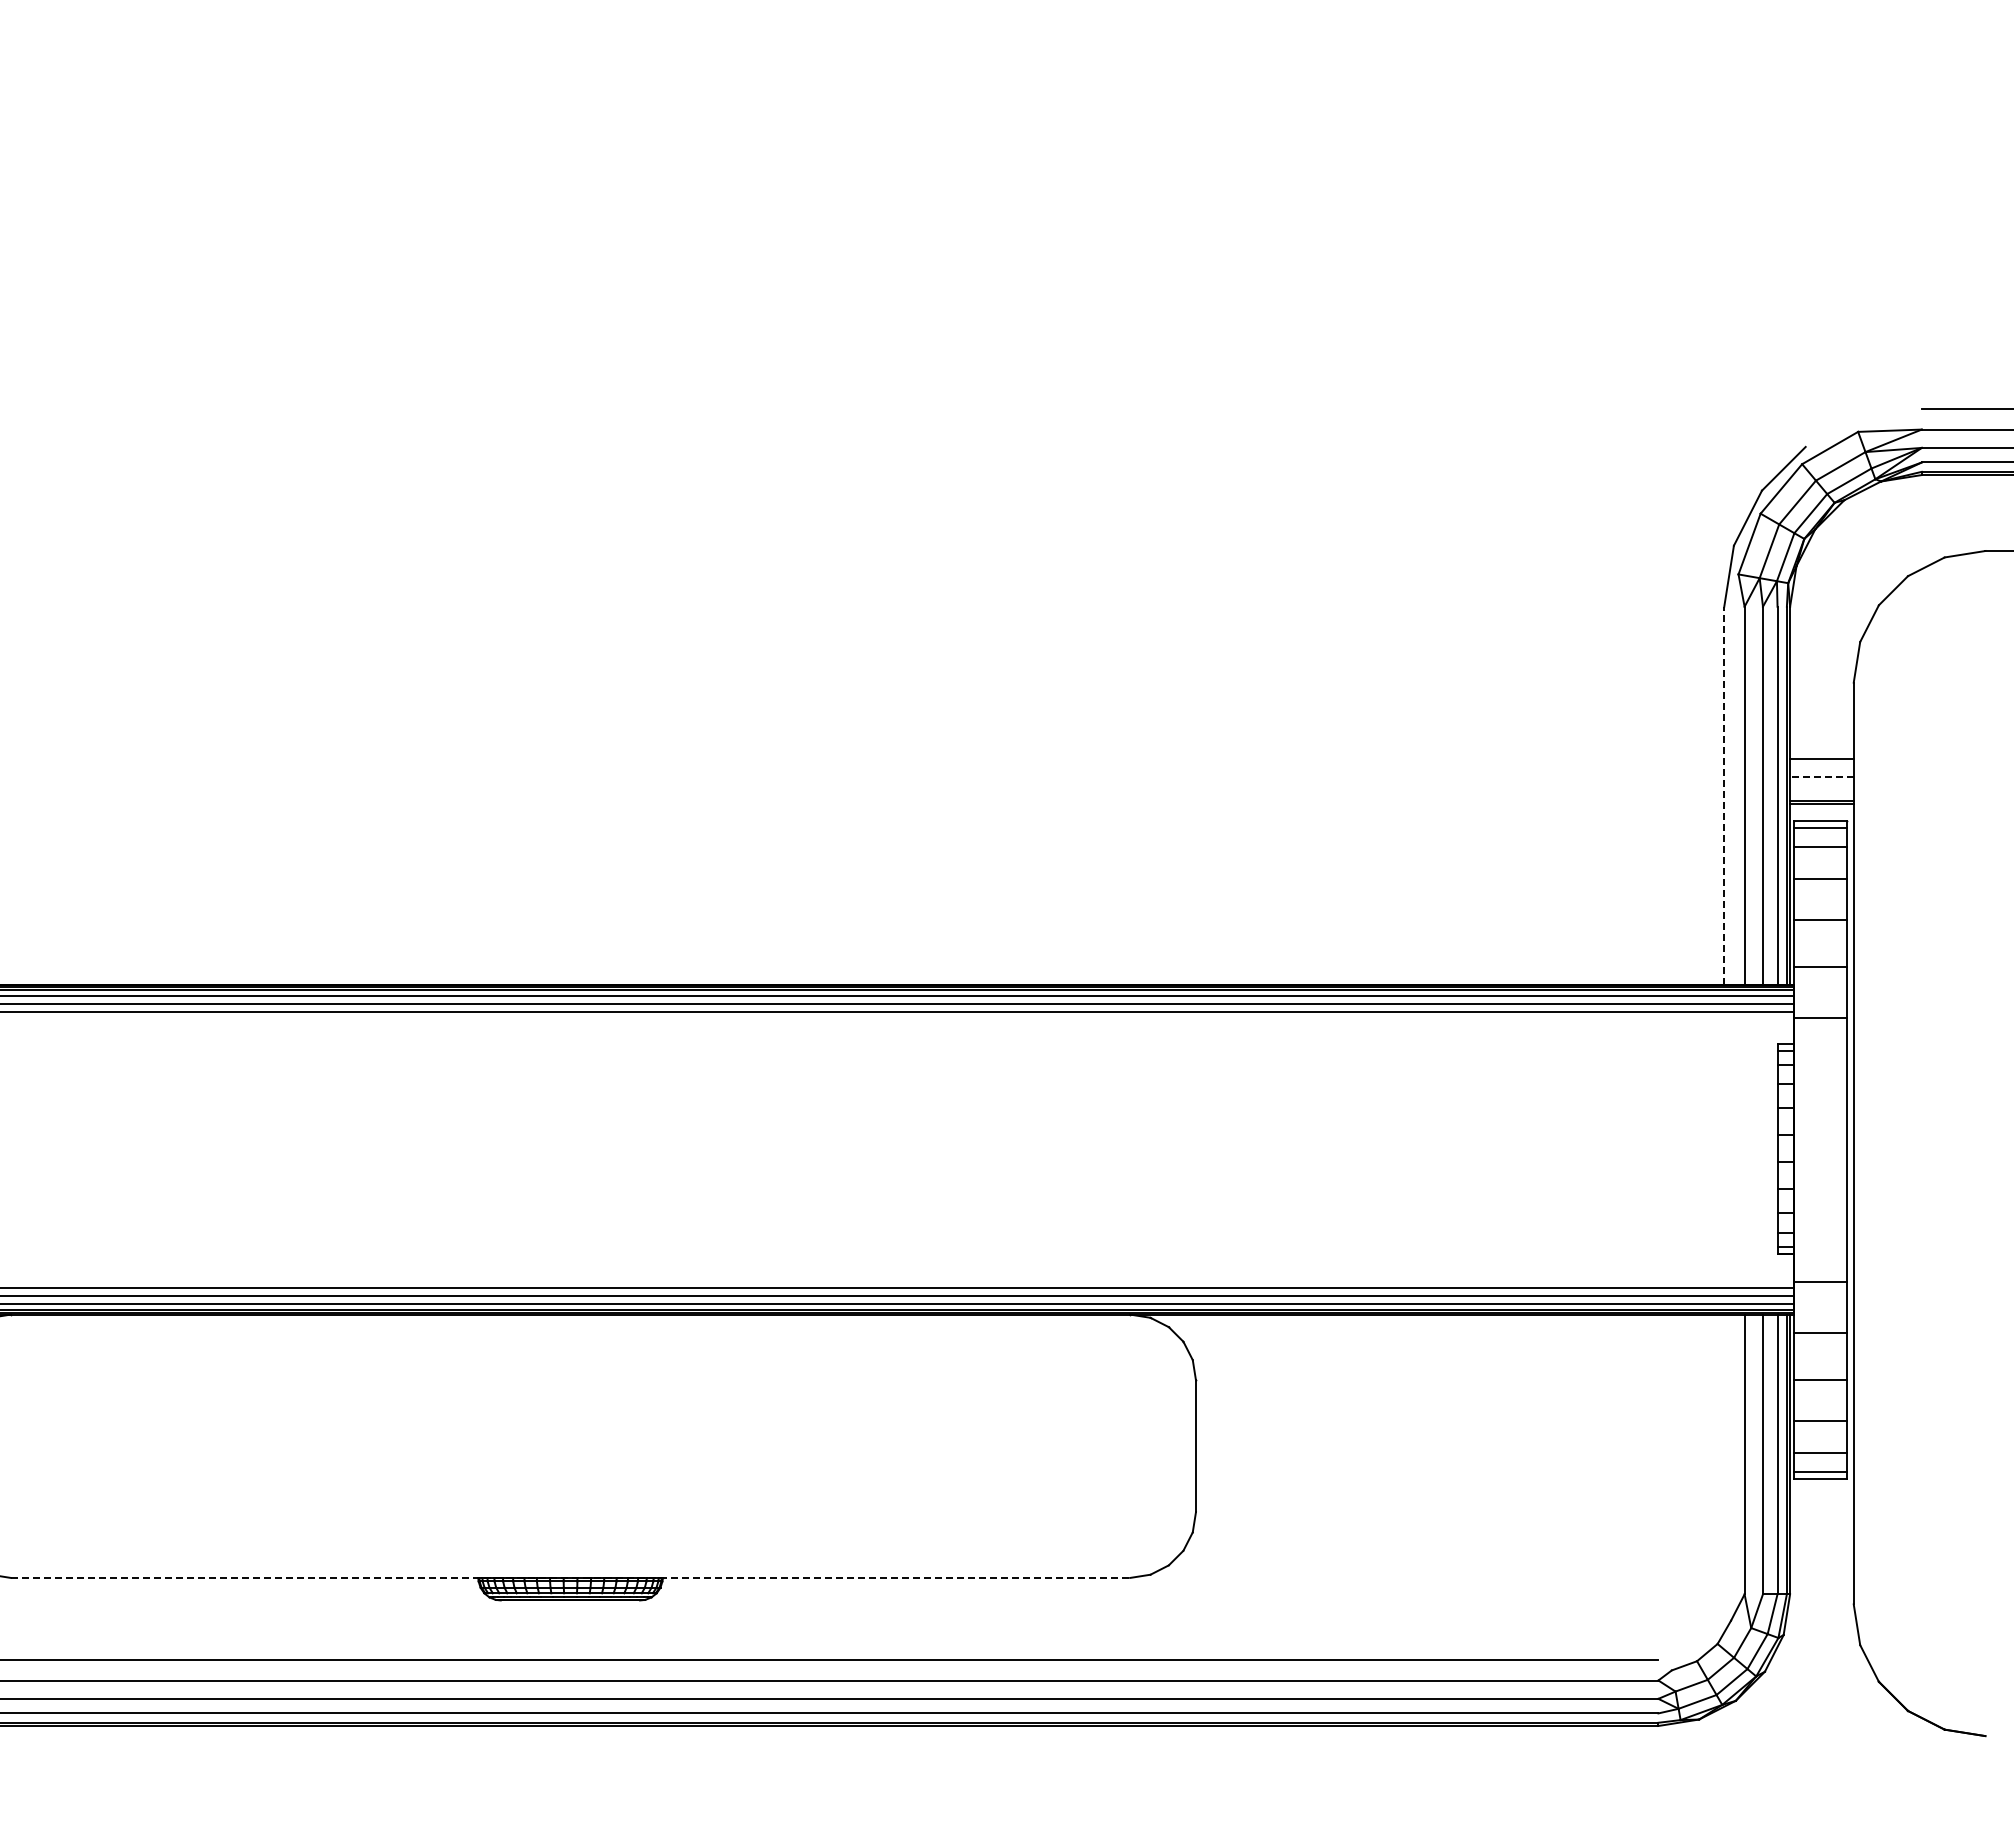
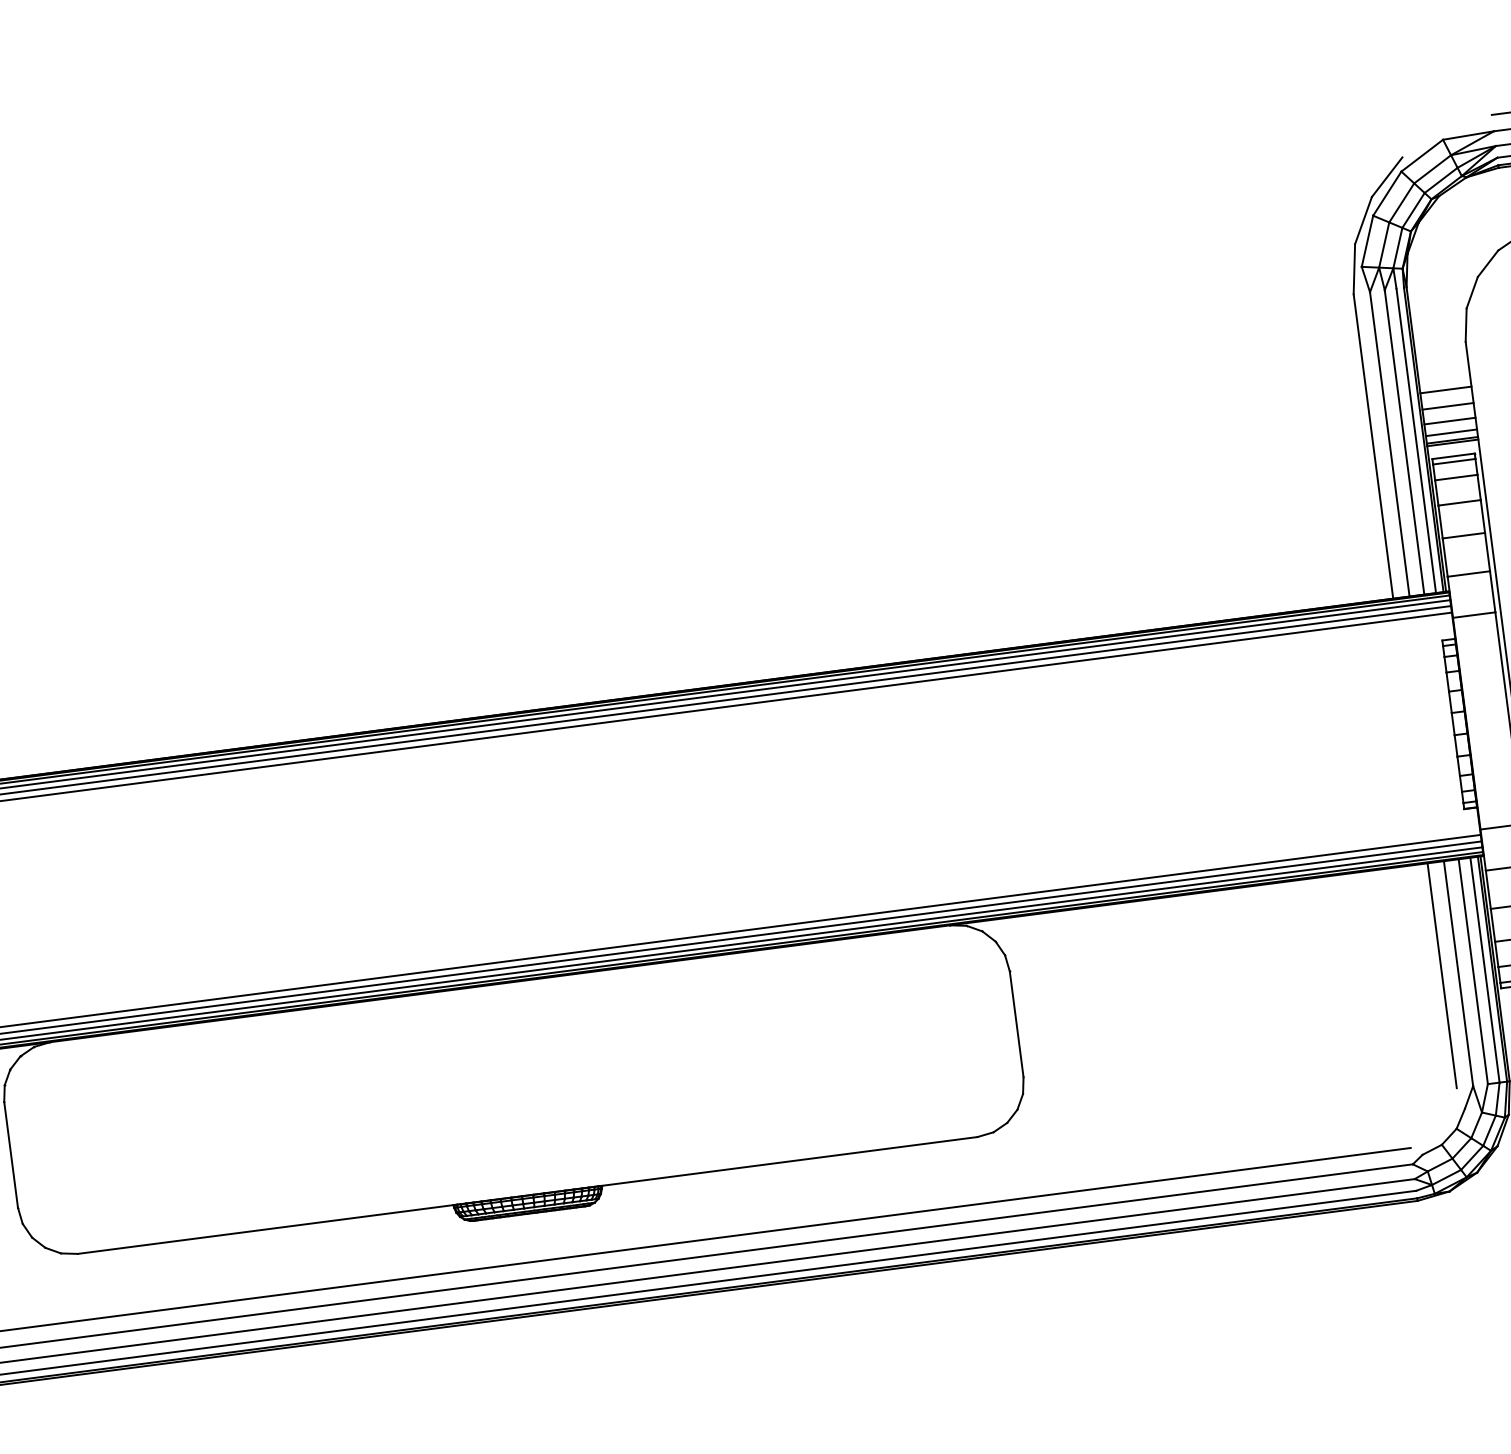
line: (1821, 738) -> (1445, 390), added
line: (1821, 777) -> (1449, 421), dashed -> solid
line: (1821, 791) -> (1451, 432), added
line: (1724, 795) -> (1373, 446), dashed -> solid
line: (1724, 1454) -> (1442, 975), added
line: (570, 1577) -> (527, 1195), dashed -> solid

